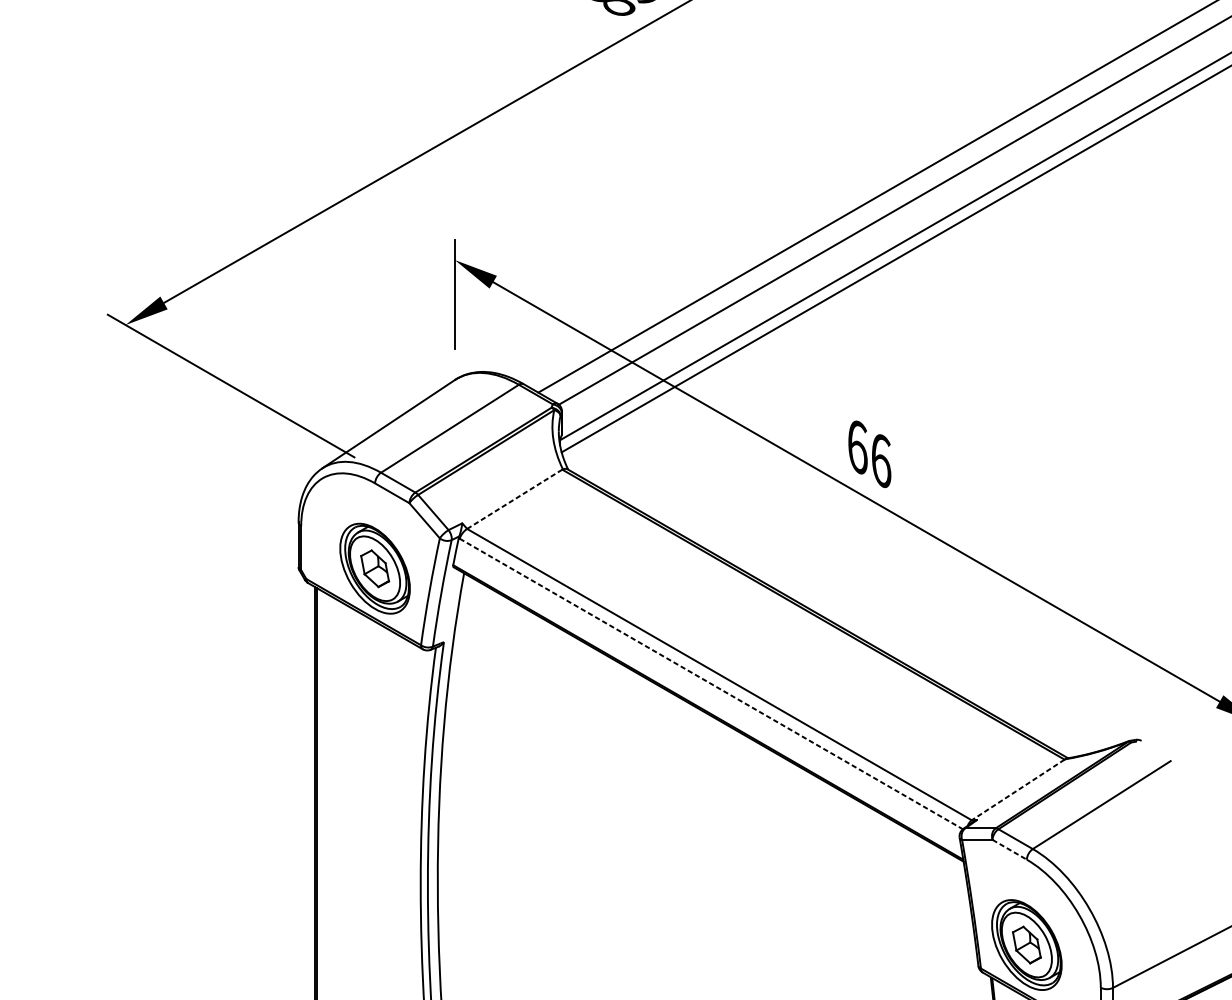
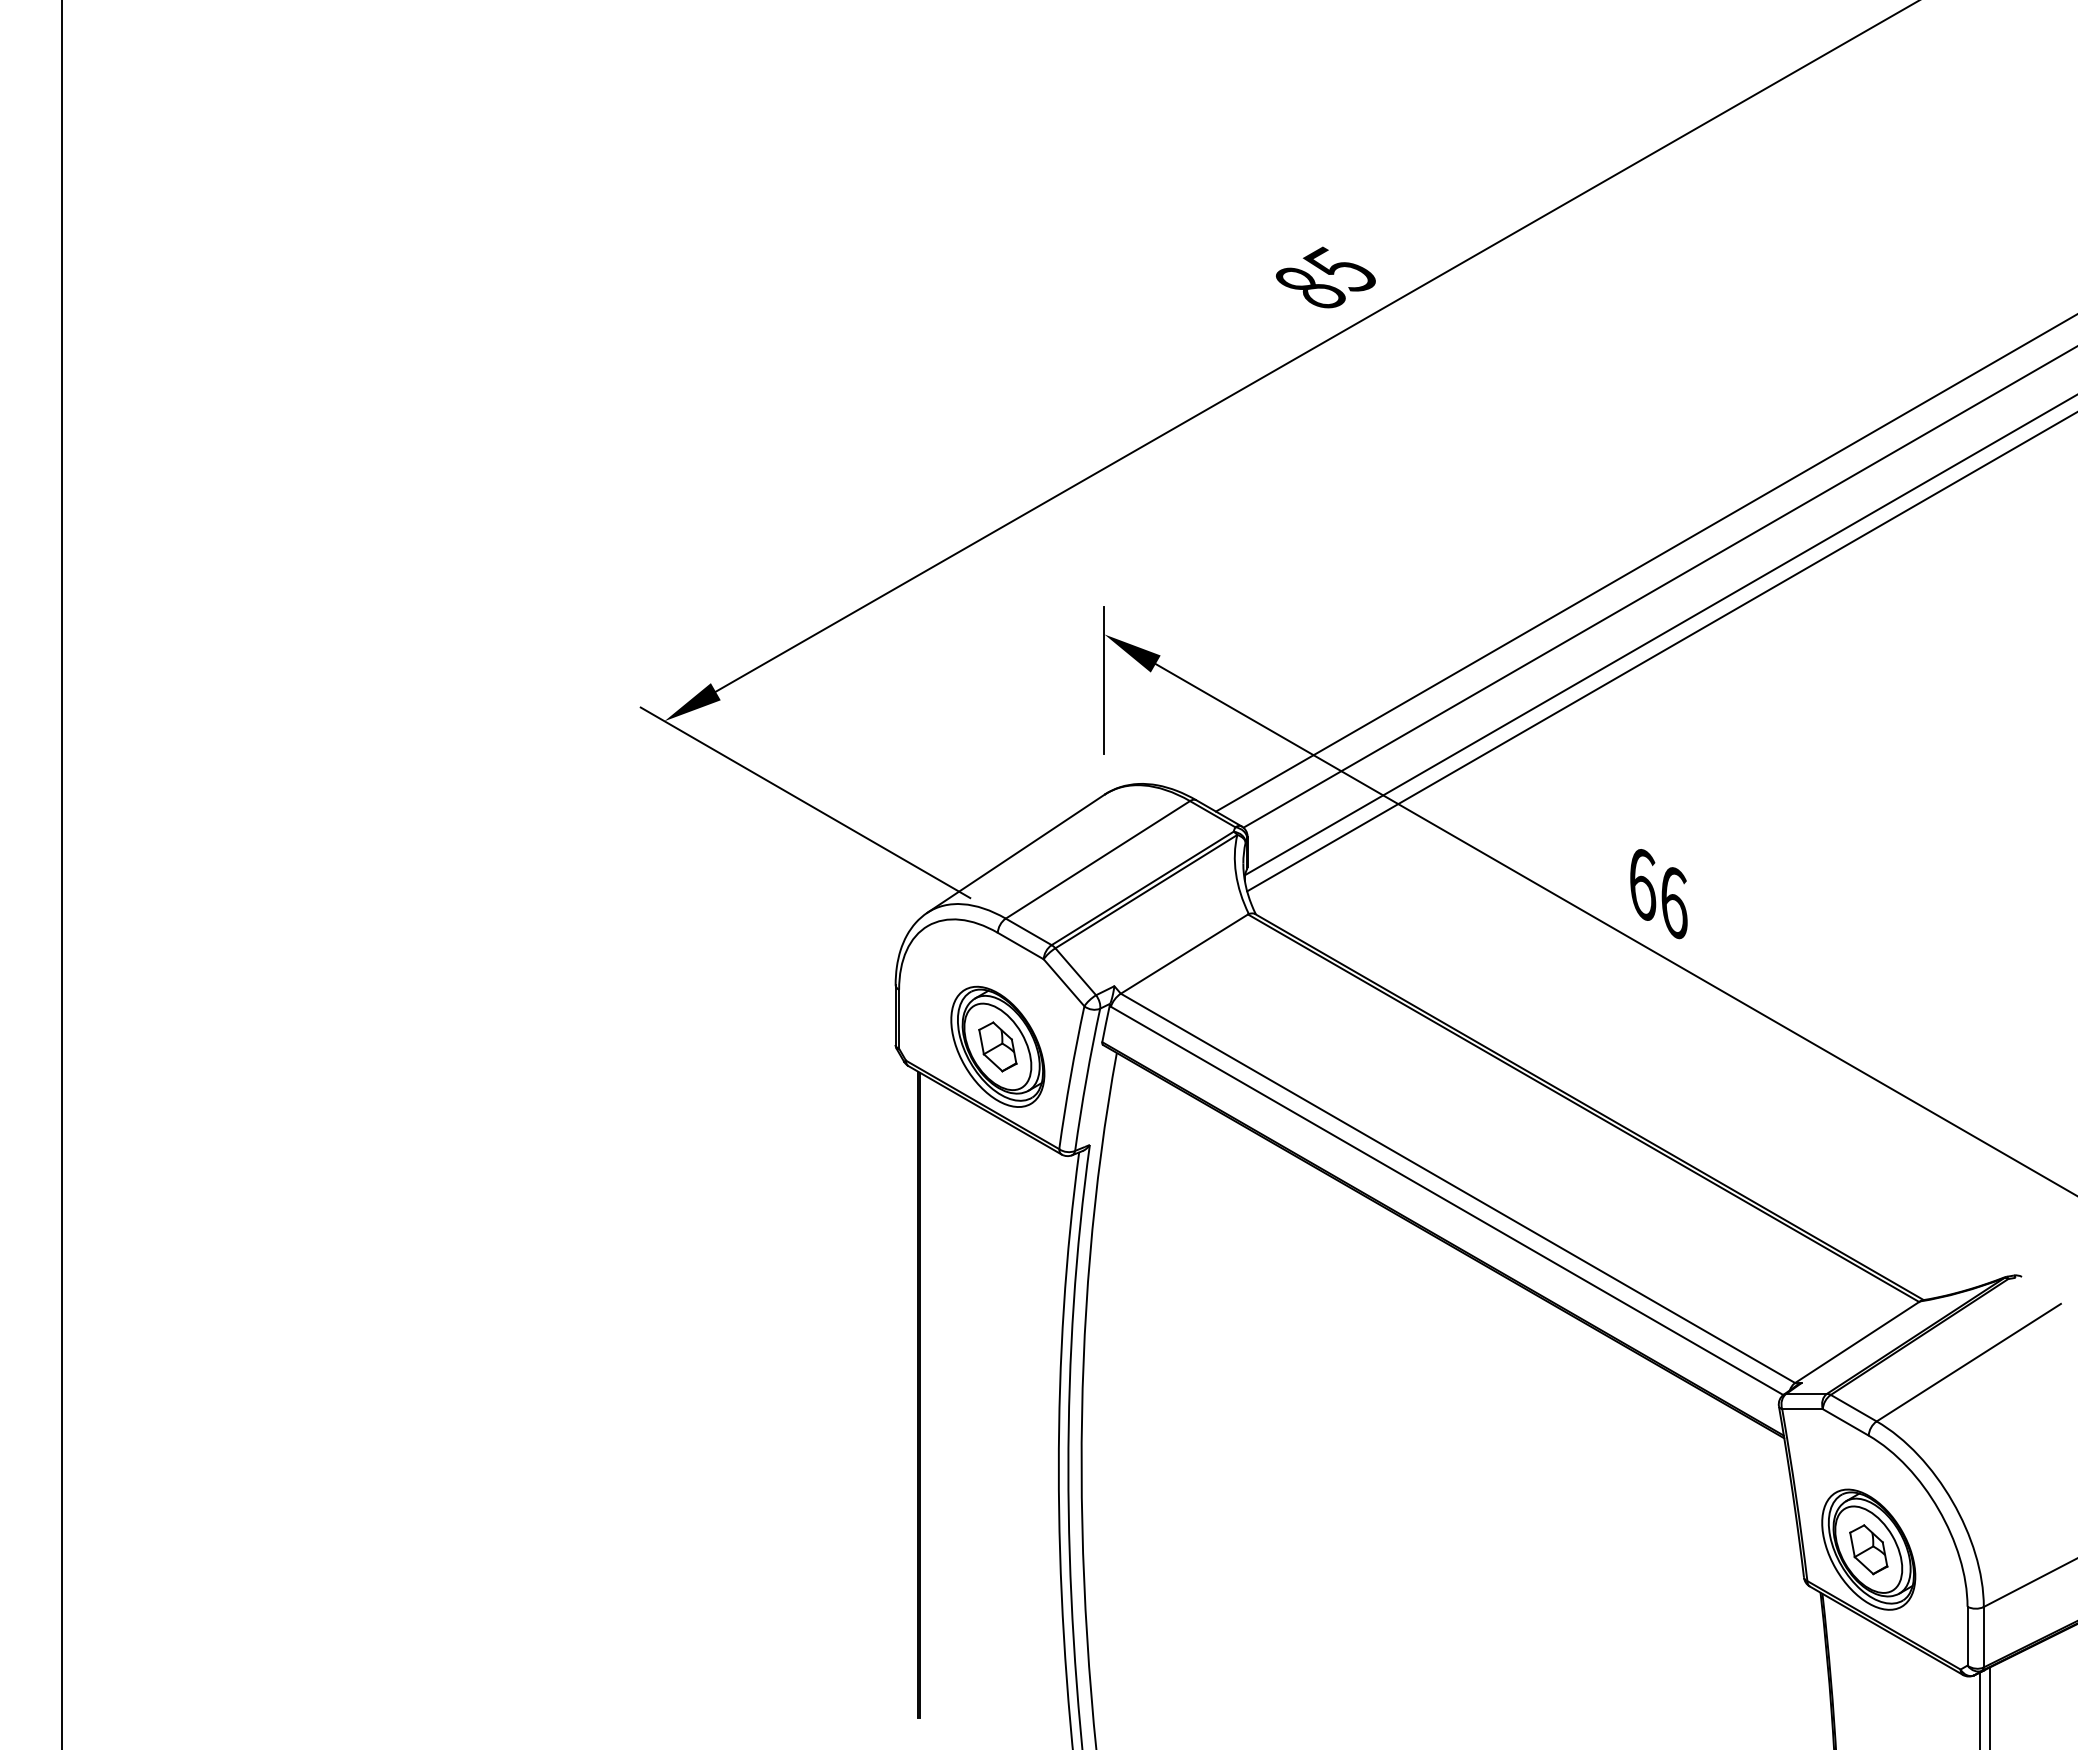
line: (514, 499) -> (1184, 954), dashed -> solid
line: (711, 684) -> (1447, 1201), dashed -> solid
line: (1017, 789) -> (1856, 1342), dashed -> solid
line: (1010, 849) -> (1846, 1422), dashed -> solid

